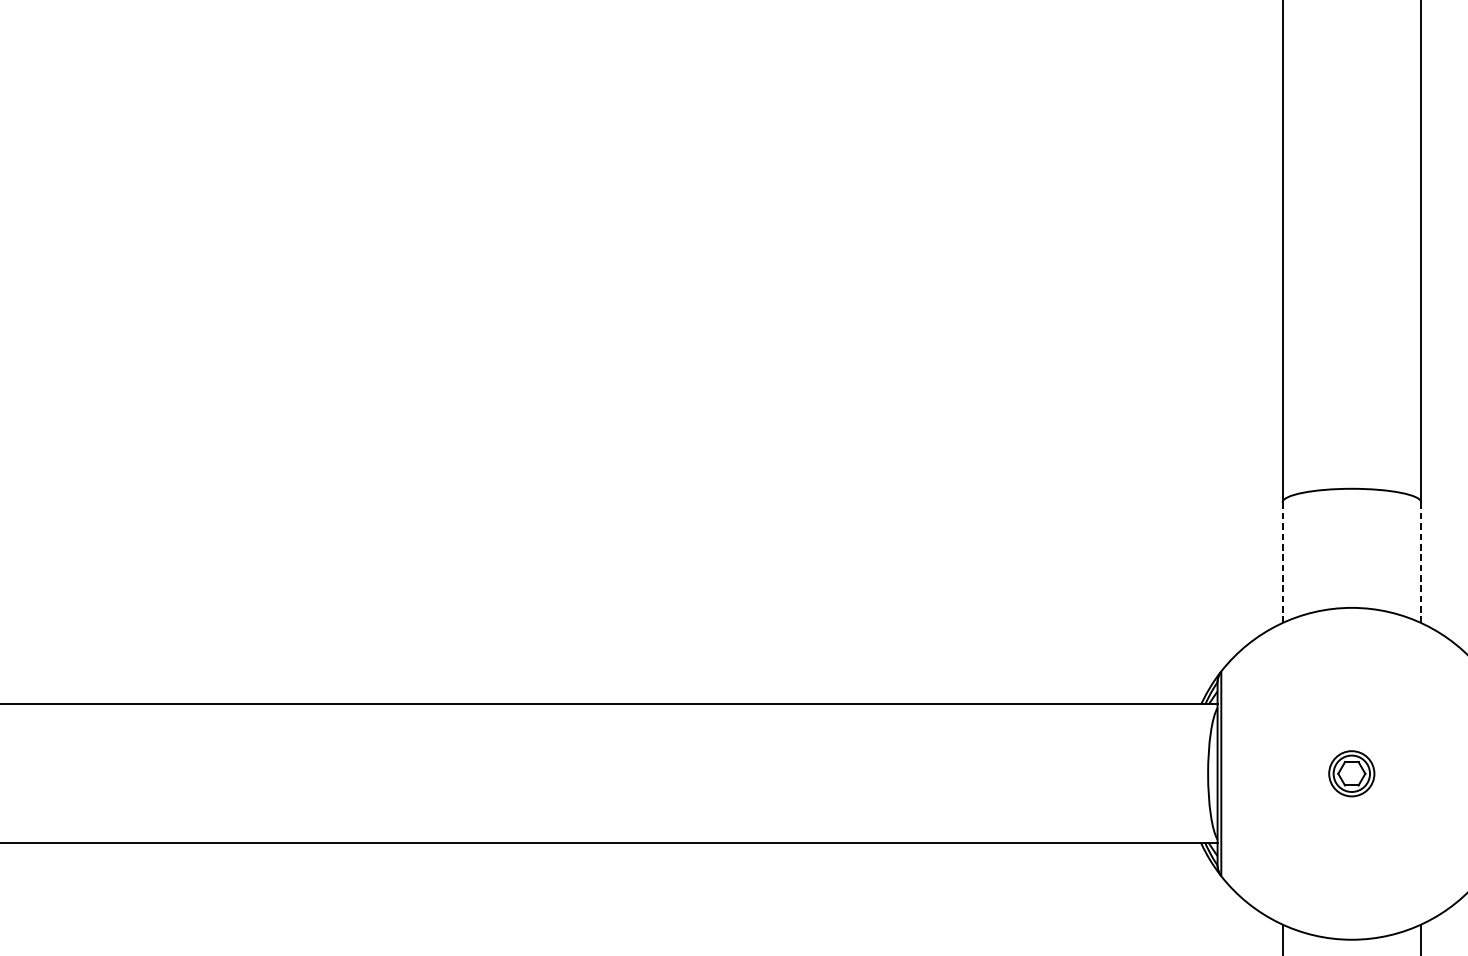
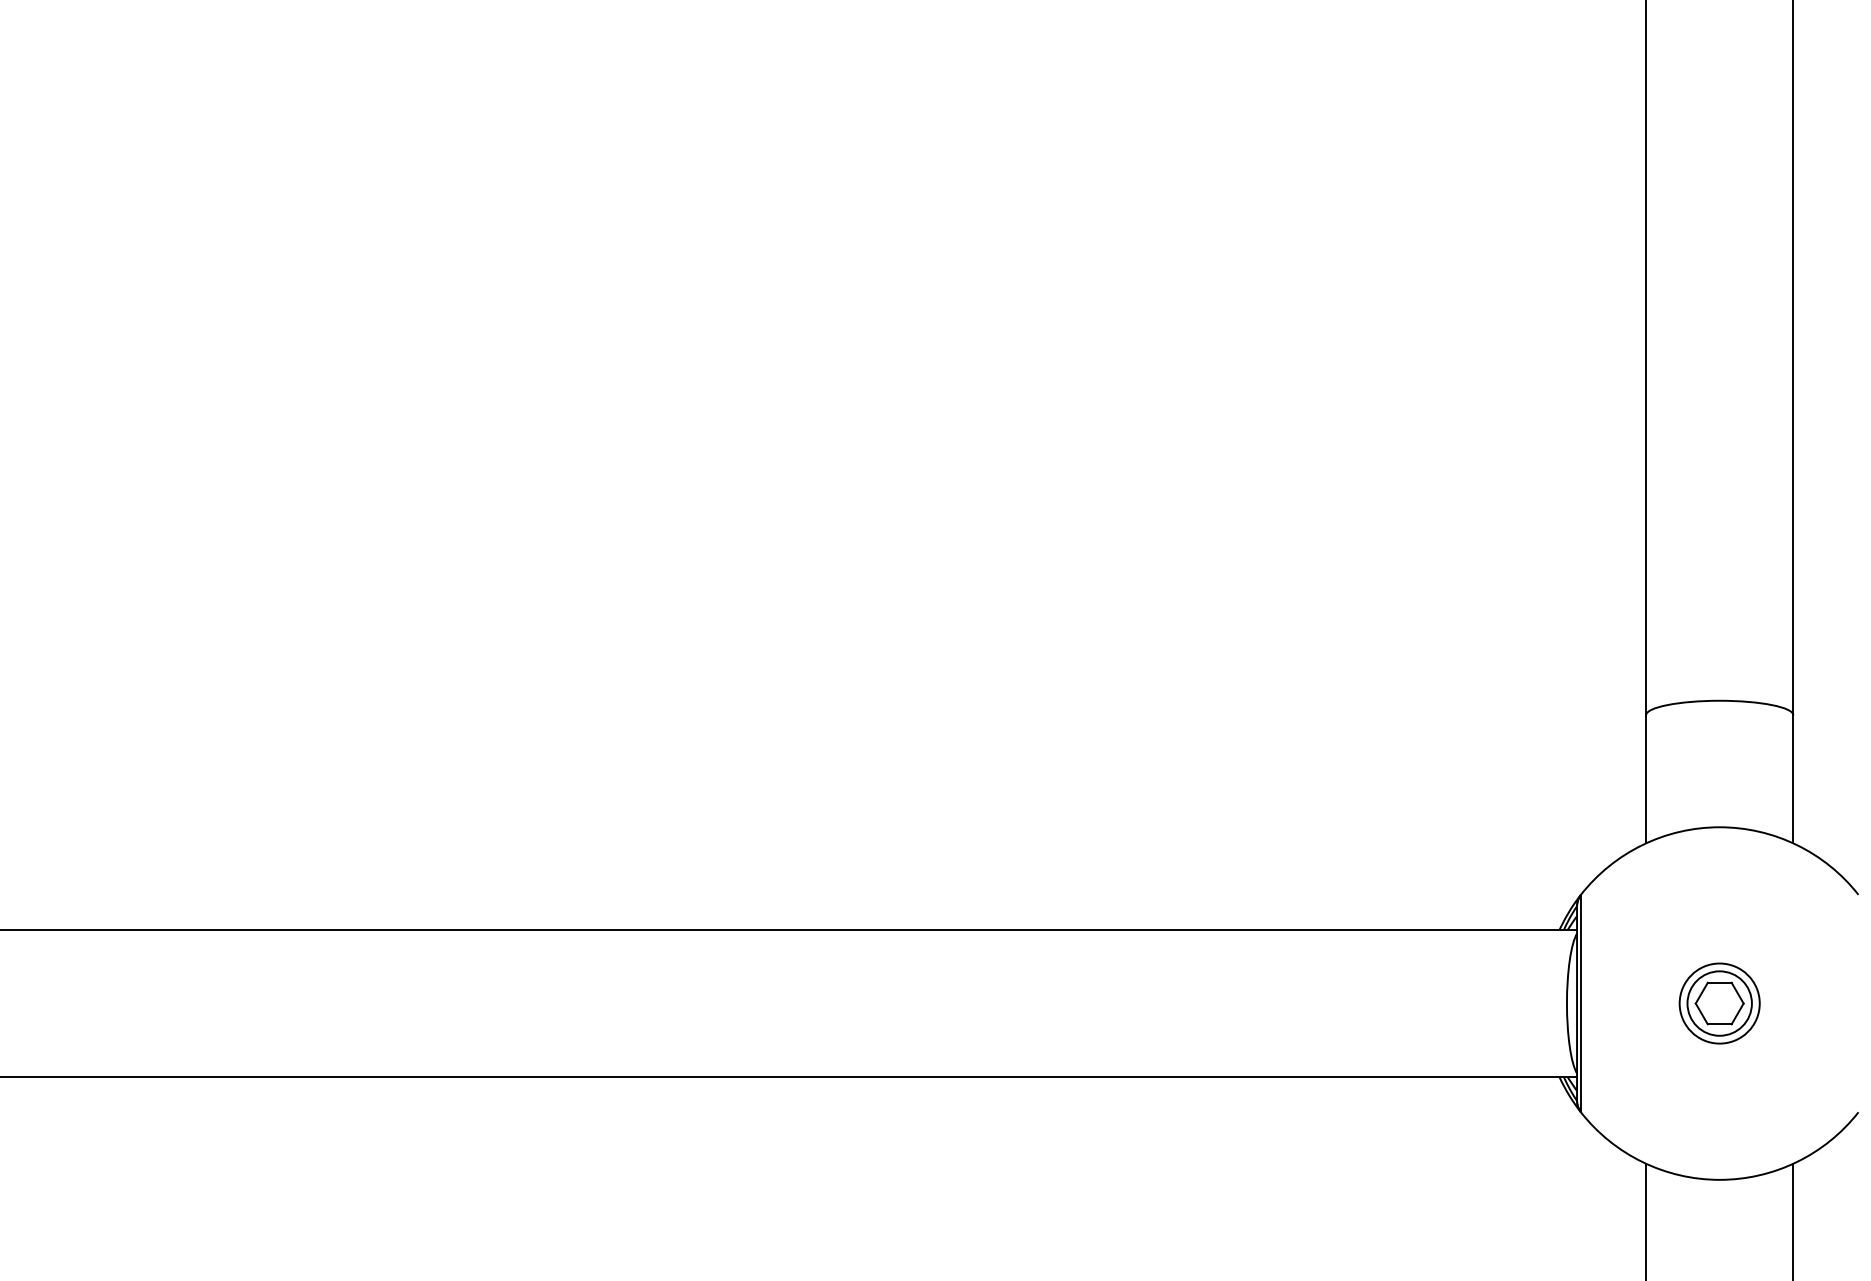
line: (1421, 561) -> (1793, 778), dashed -> solid
line: (1282, 562) -> (1646, 779), dashed -> solid
part: (1351, 773) -> (1719, 1003), size x1.67

